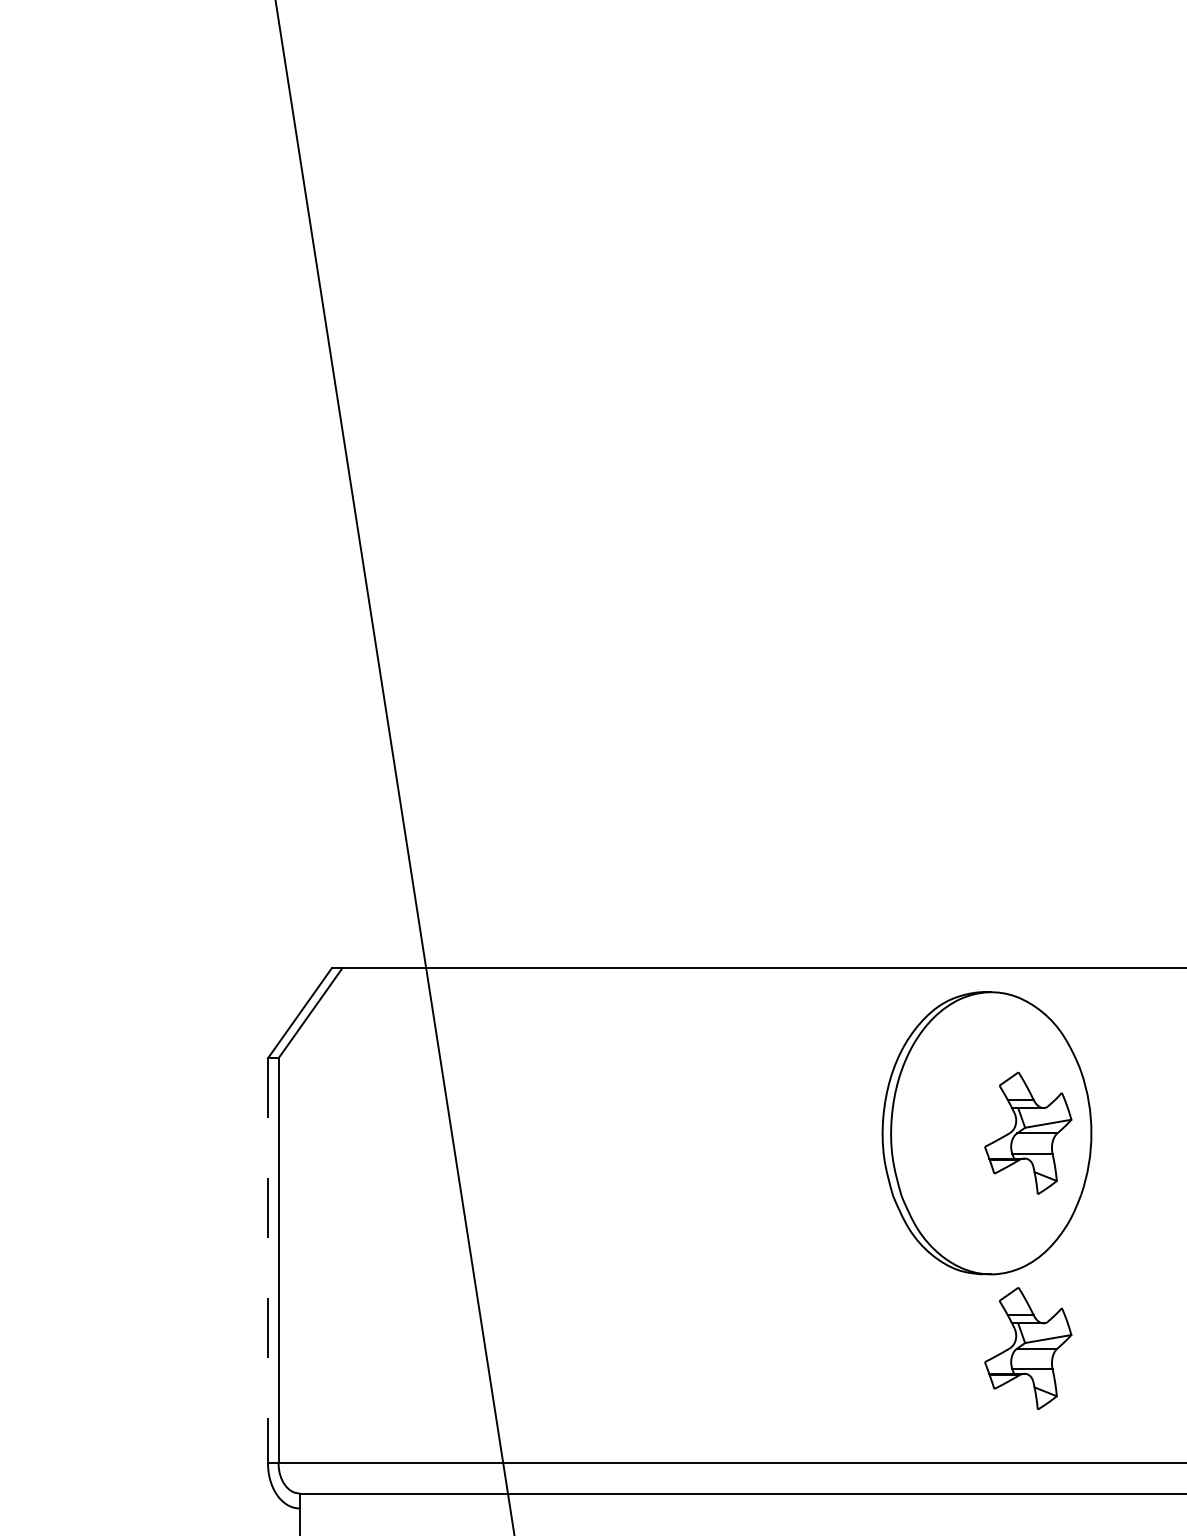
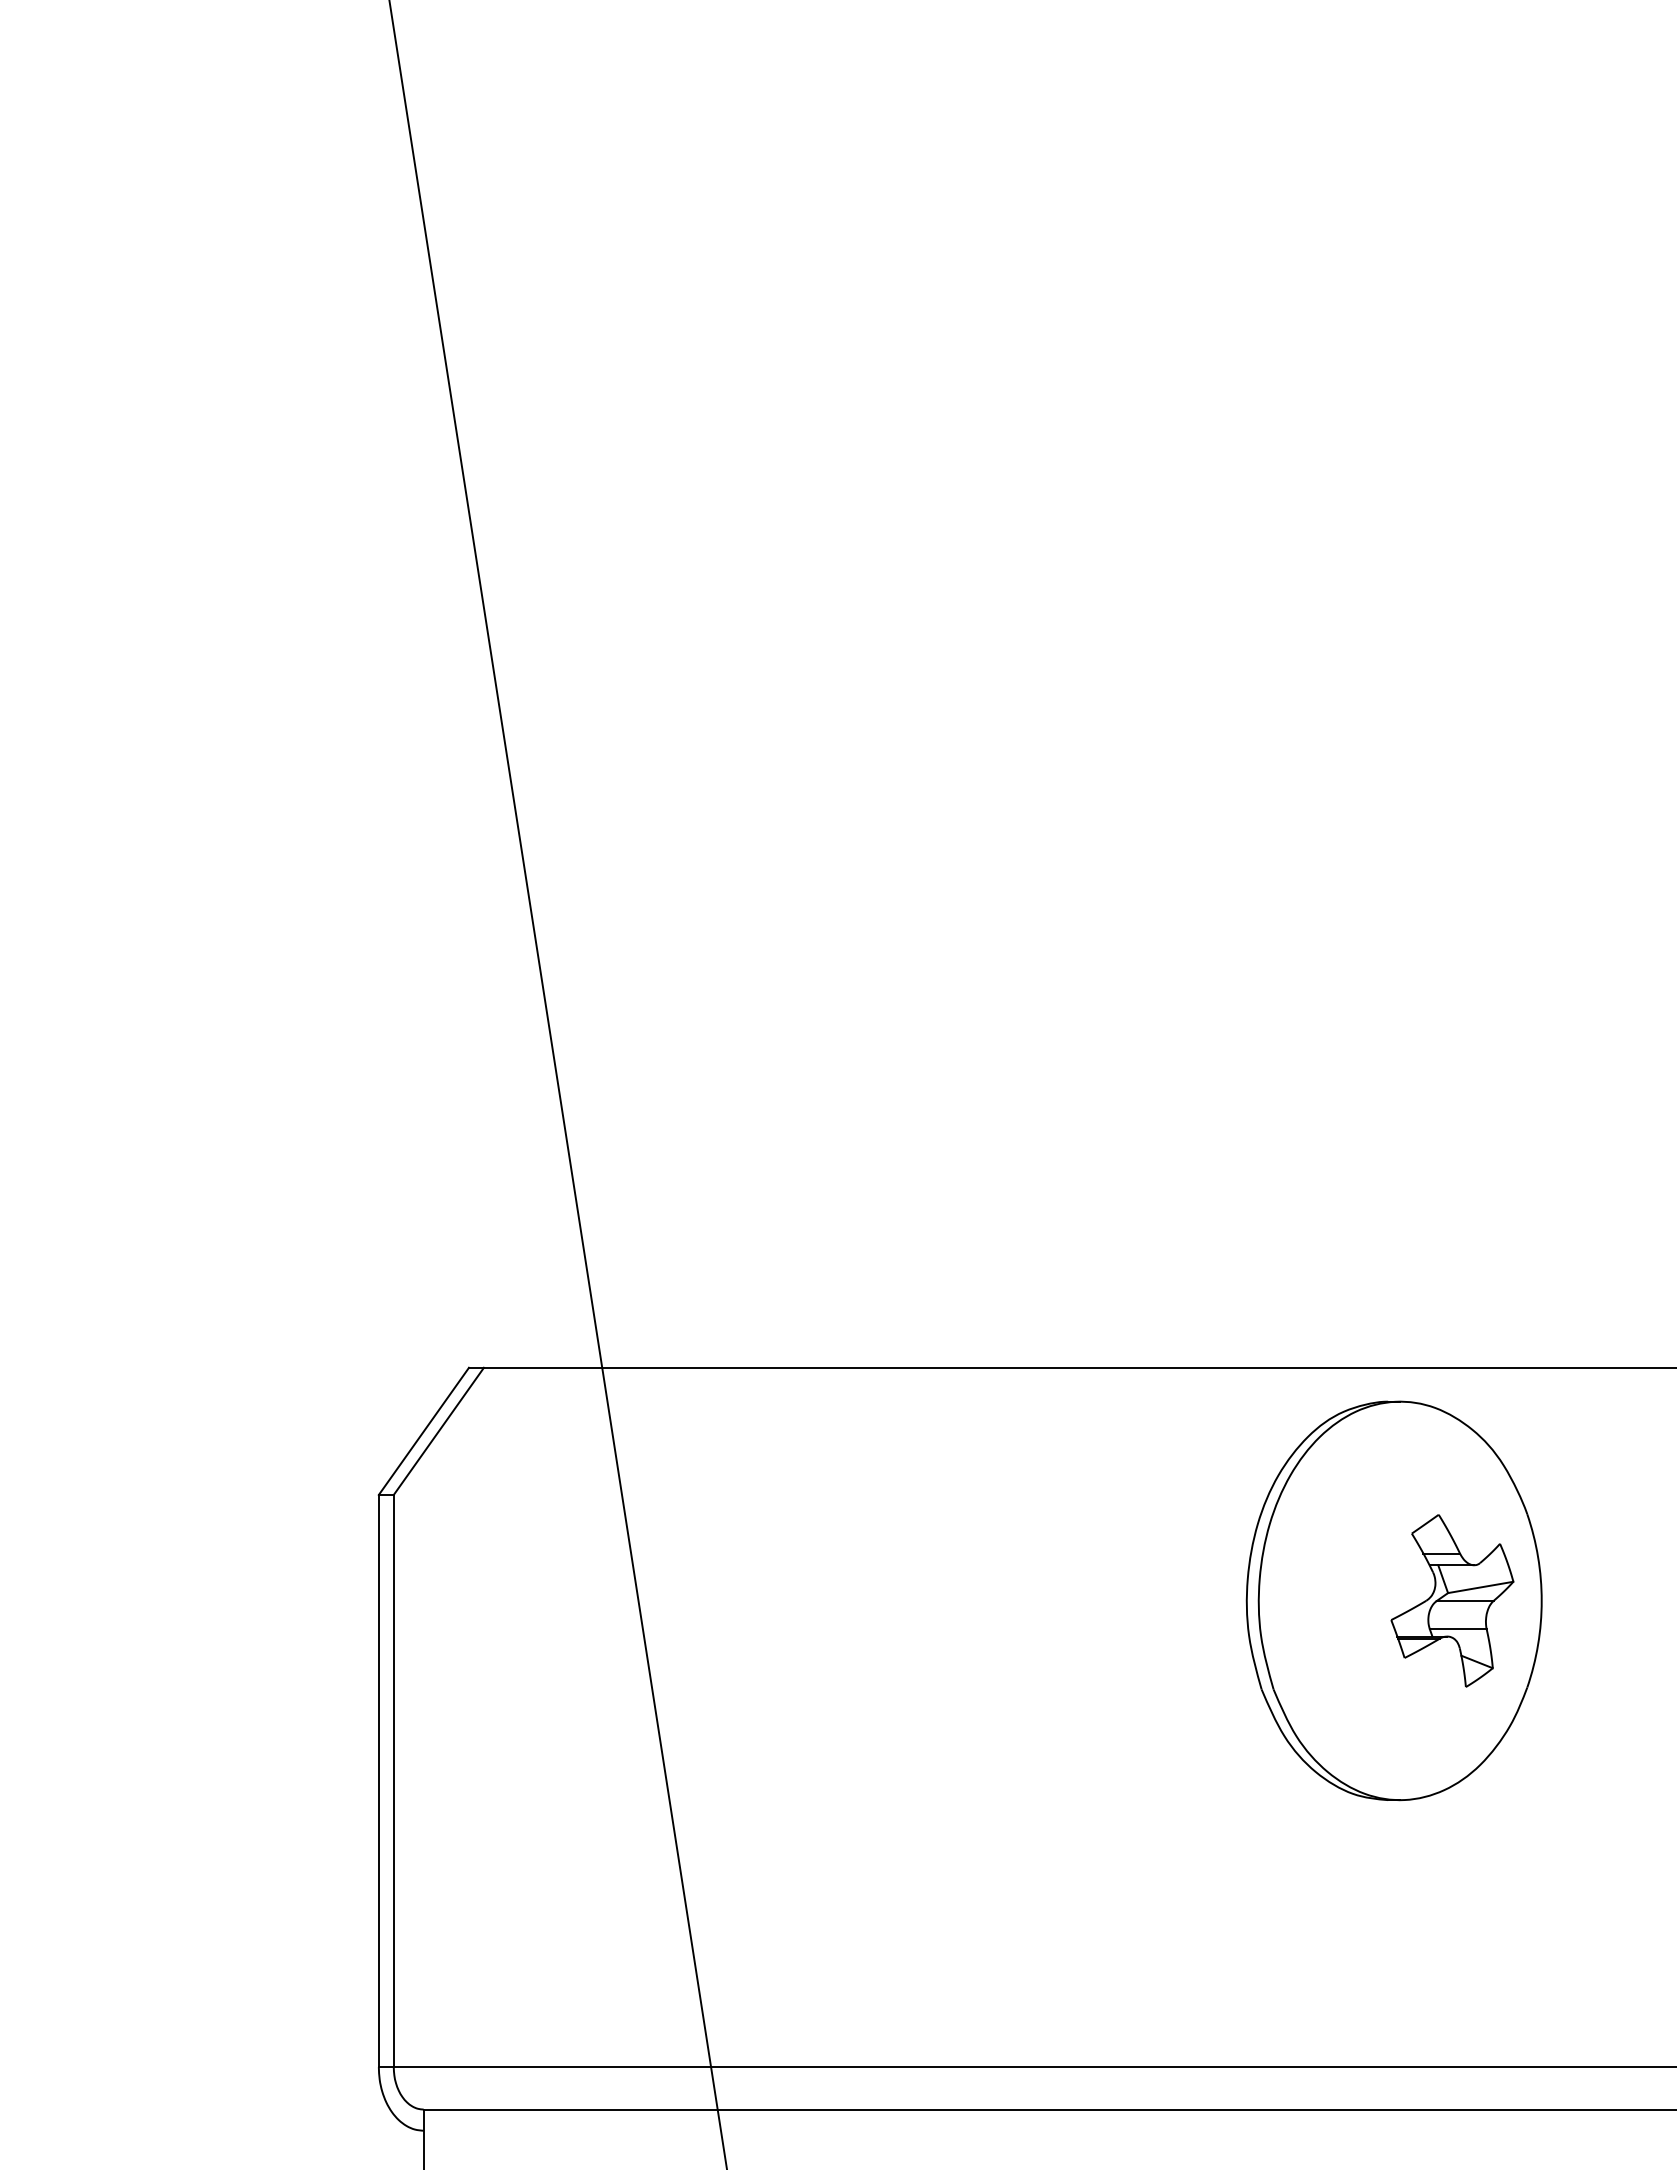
line: (267, 1261) -> (378, 1781), dashed -> solid
part: (1028, 1348) -> (1452, 1904), removed

